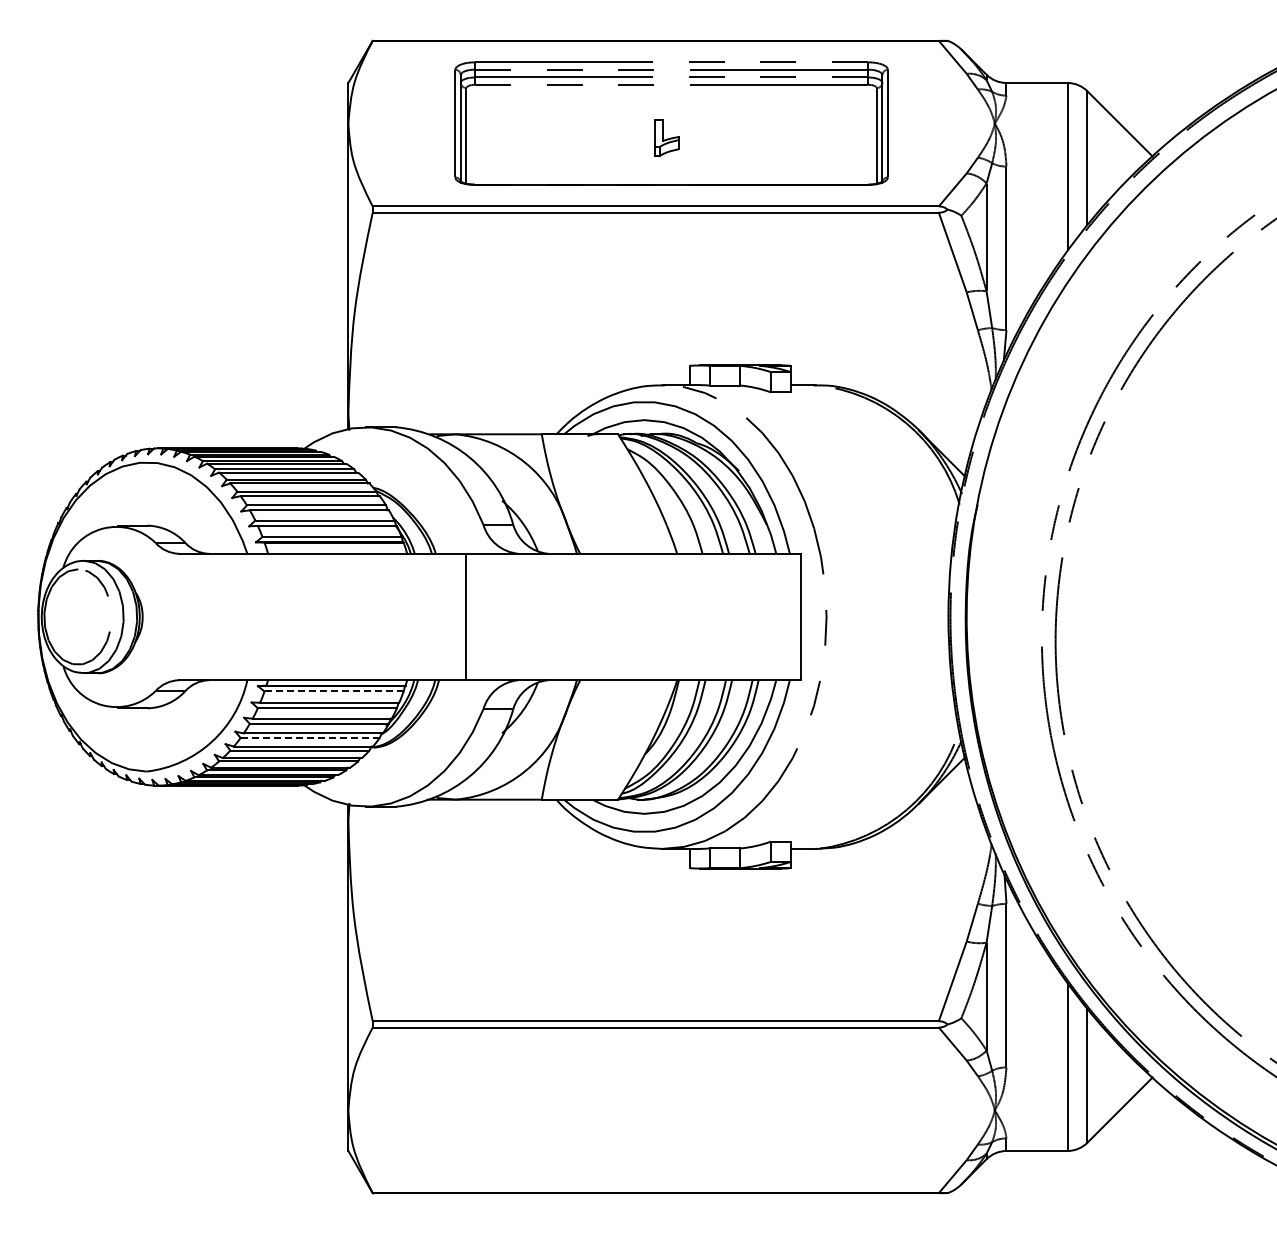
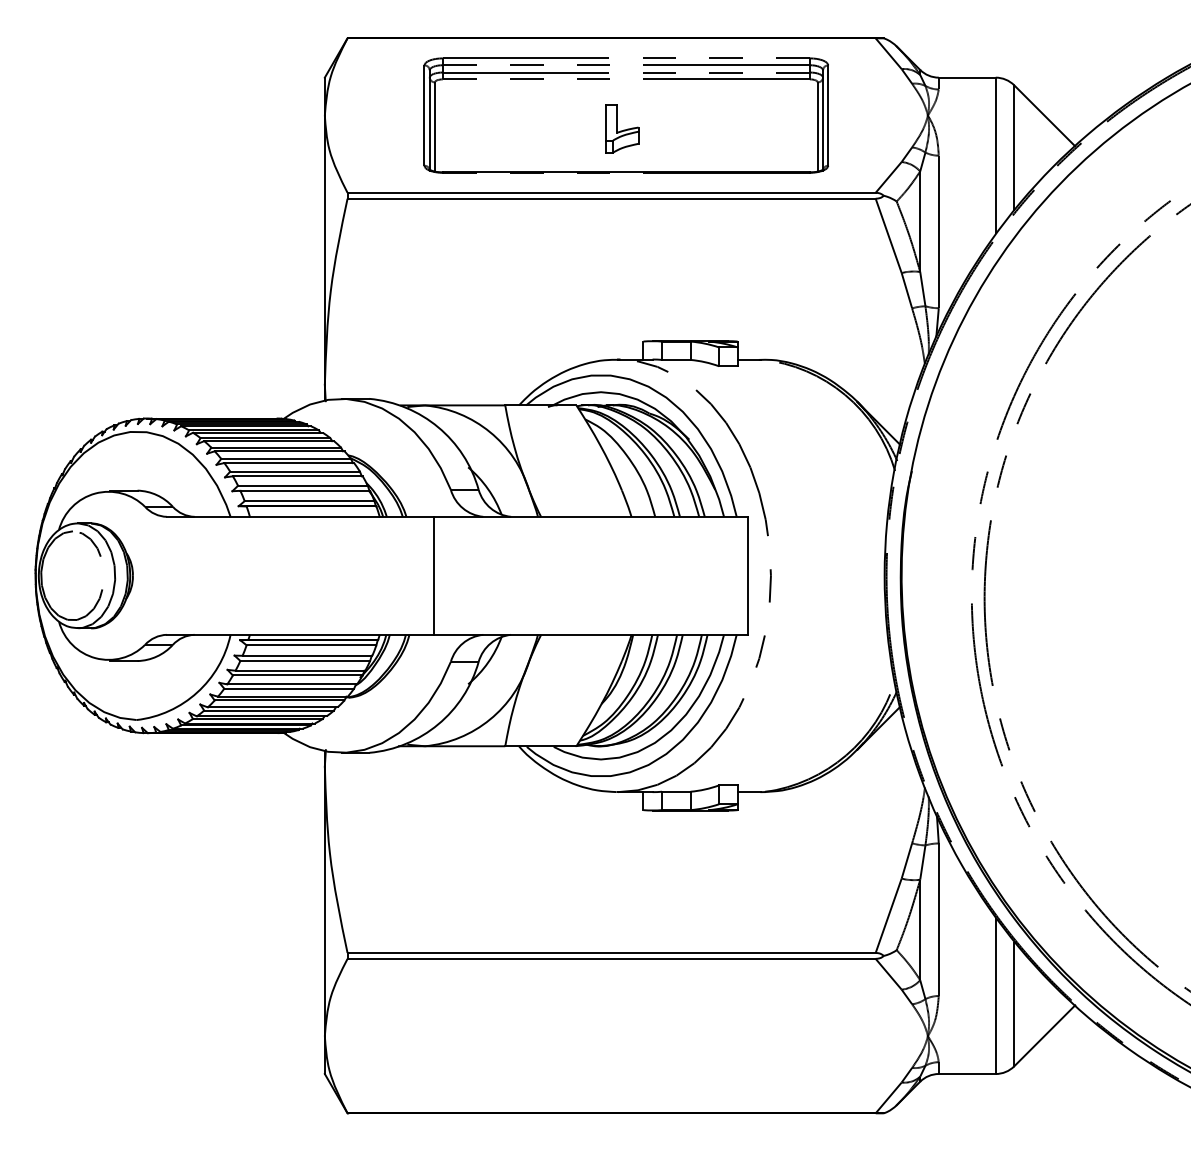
part: (666, 137) -> (621, 128), size x1.43
line: (334, 691) -> (311, 645), dashed -> solid
line: (310, 737) -> (289, 688), dashed -> solid

